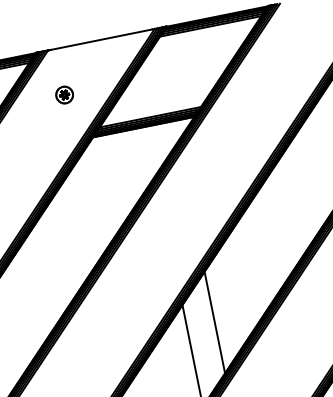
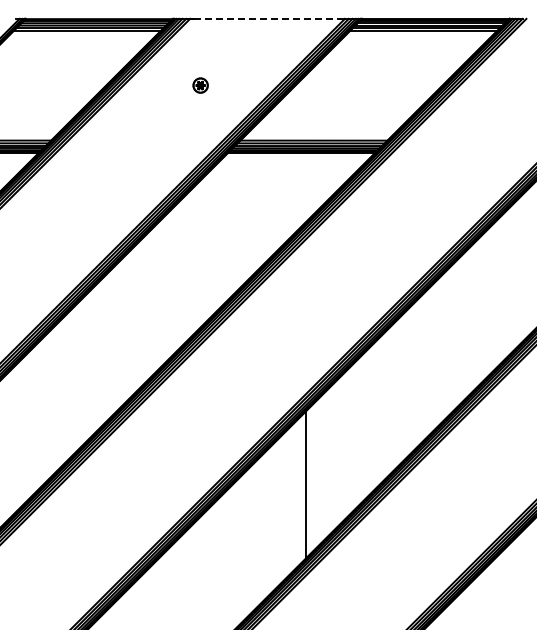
line: (101, 39) -> (267, 18), solid -> dashed
part: (64, 94) -> (200, 85), size x0.6
line: (215, 322) -> (346, 444), removed

